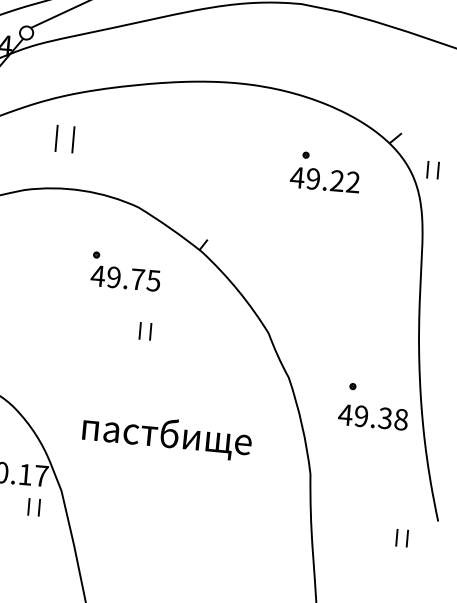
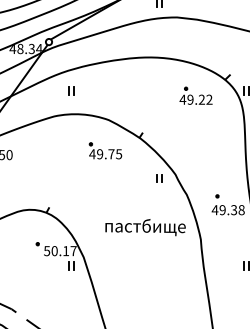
part: (65, 138) -> (71, 90), size x0.62
part: (146, 331) -> (159, 178), moved
text: (167, 436) -> (145, 227), moved

